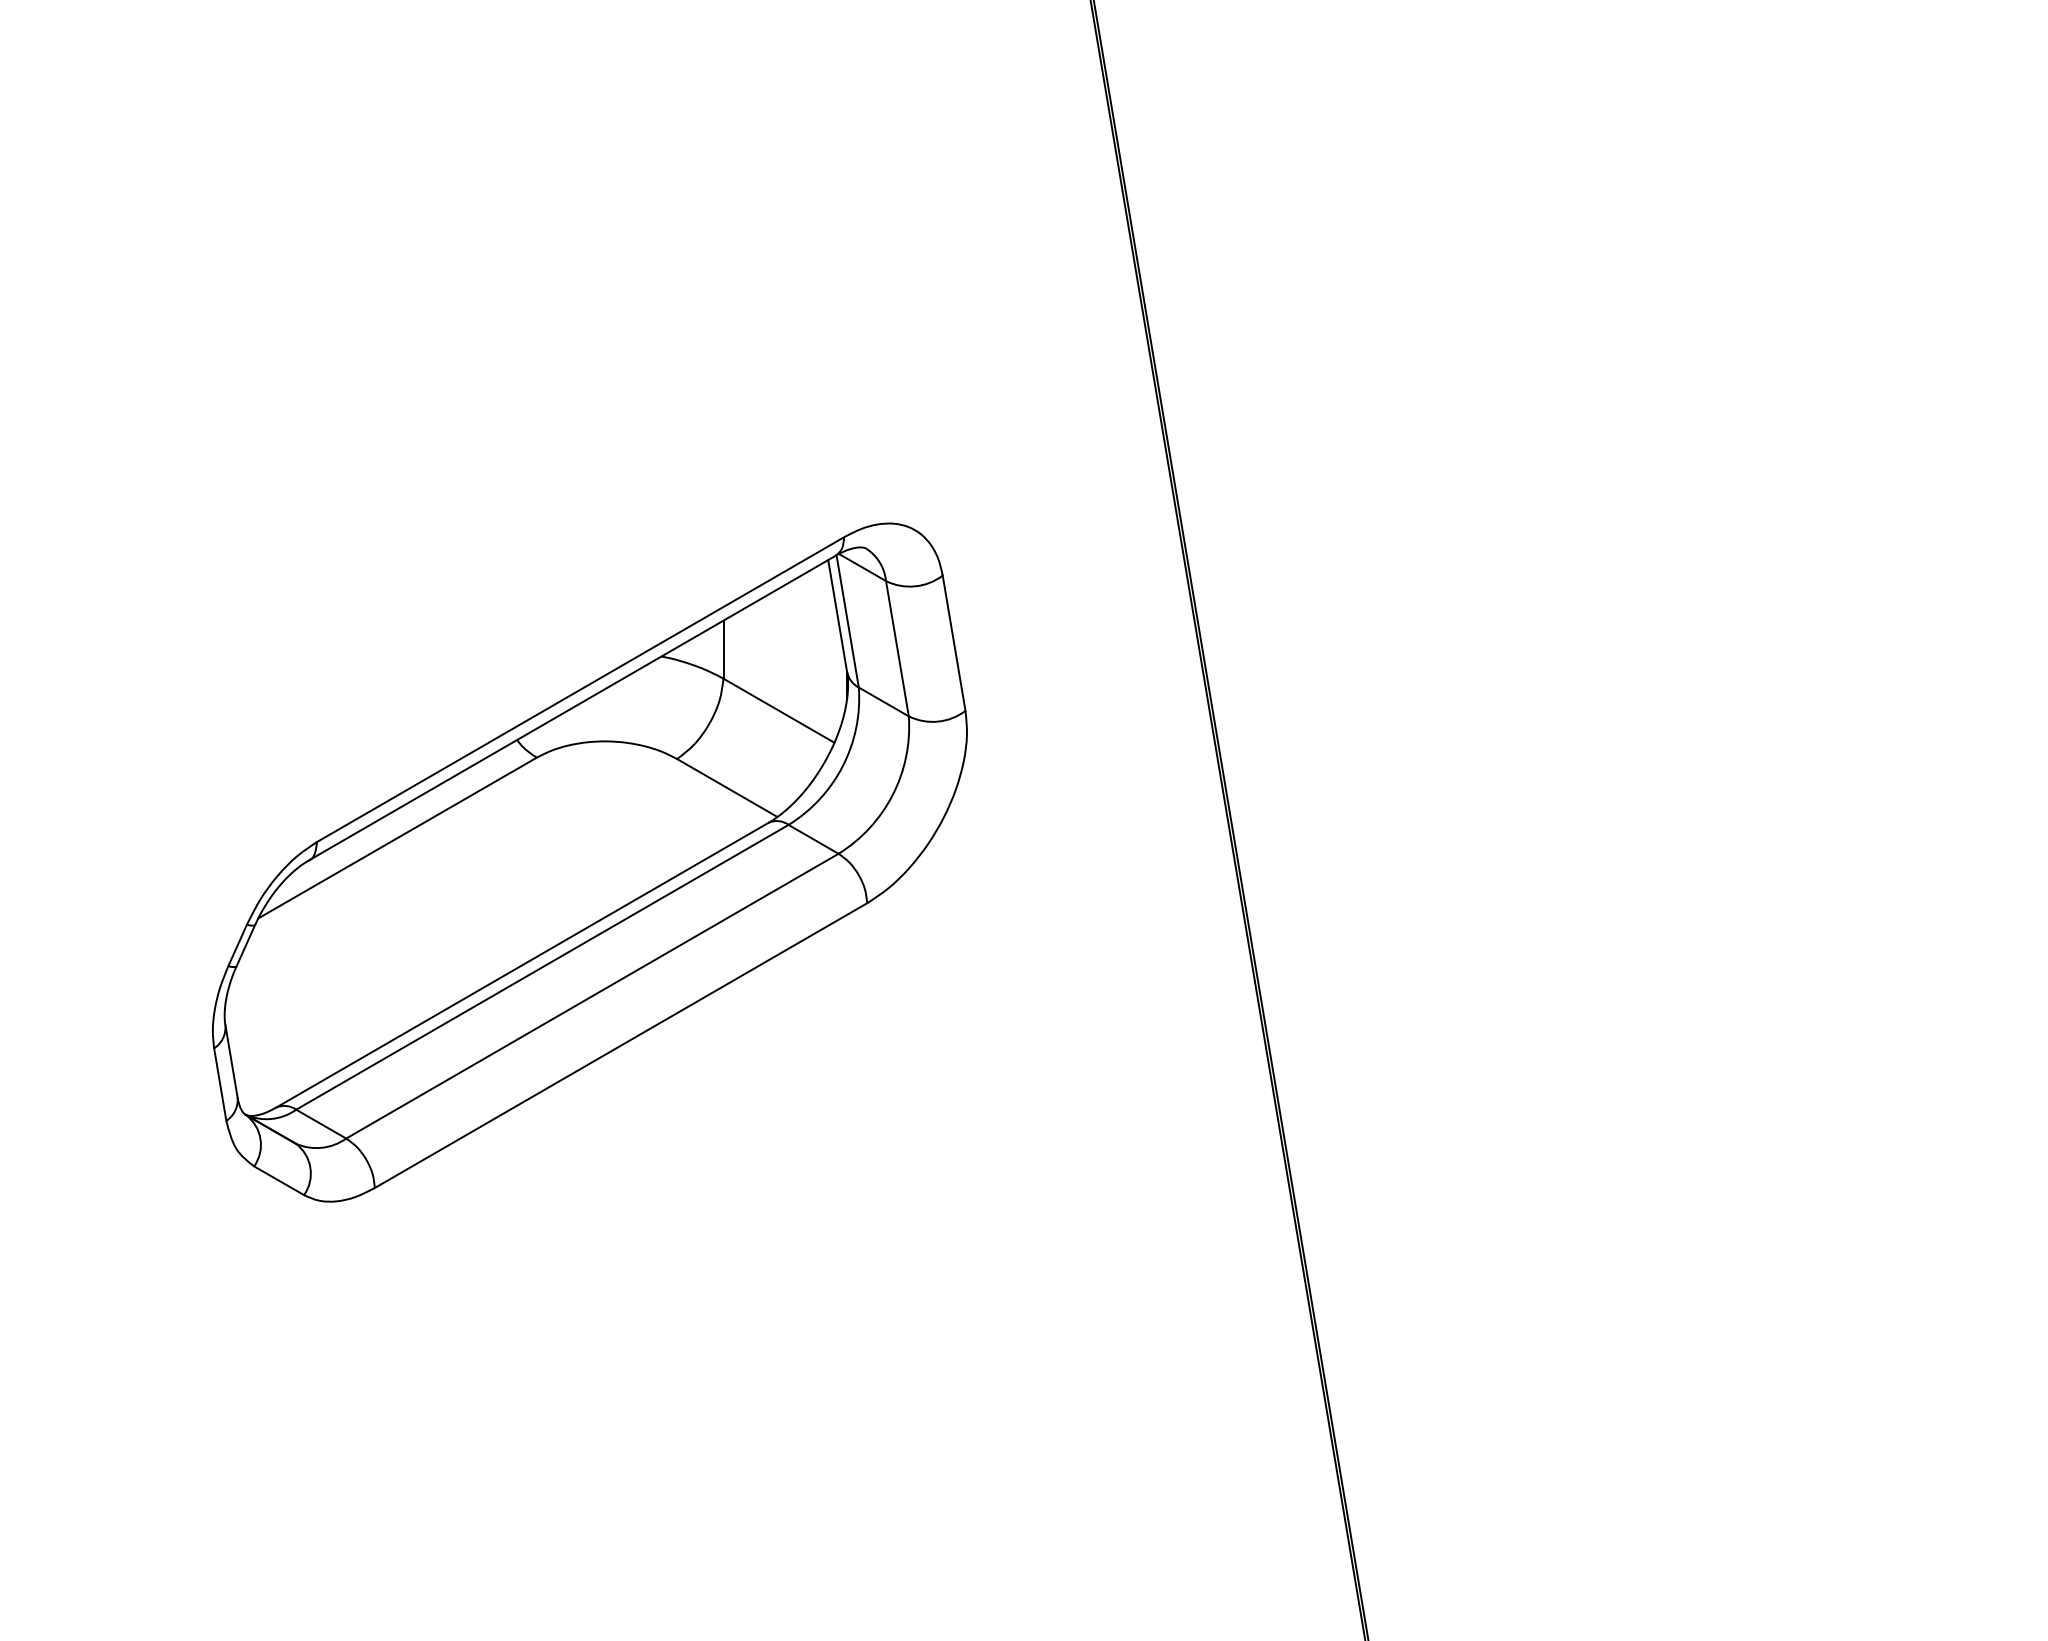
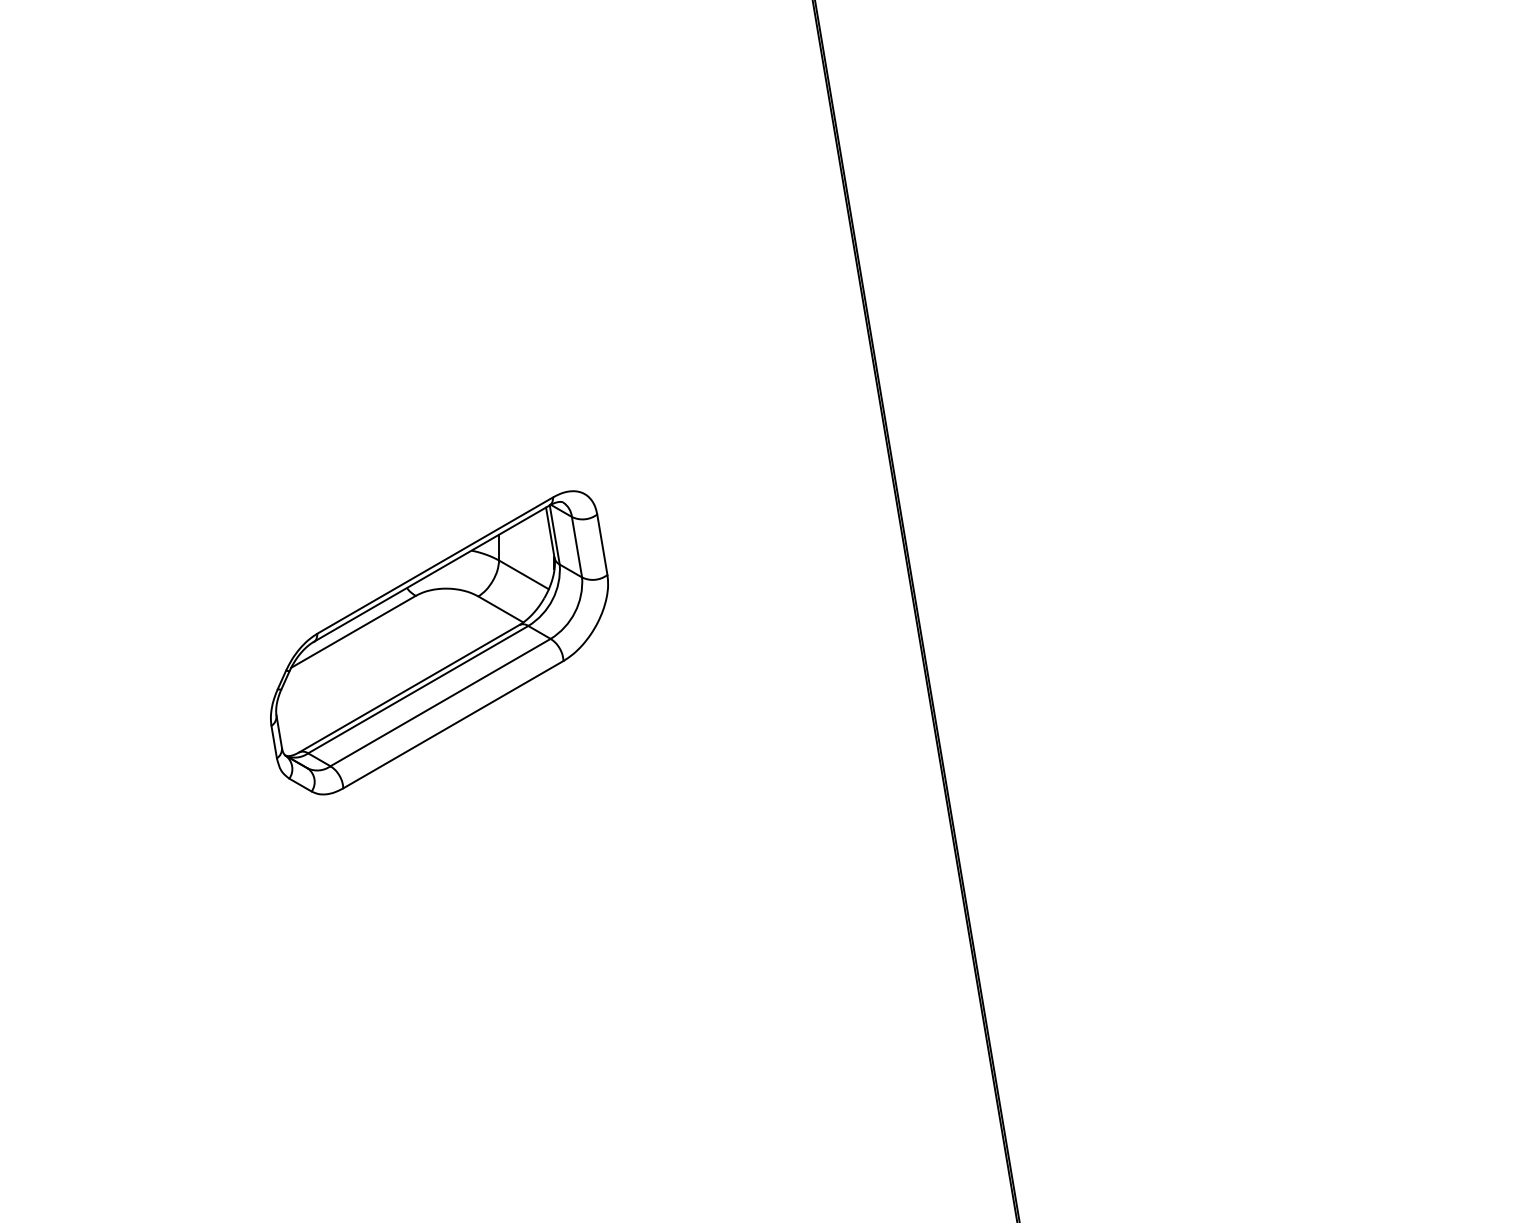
part: (589, 862) -> (439, 642), size x0.6

